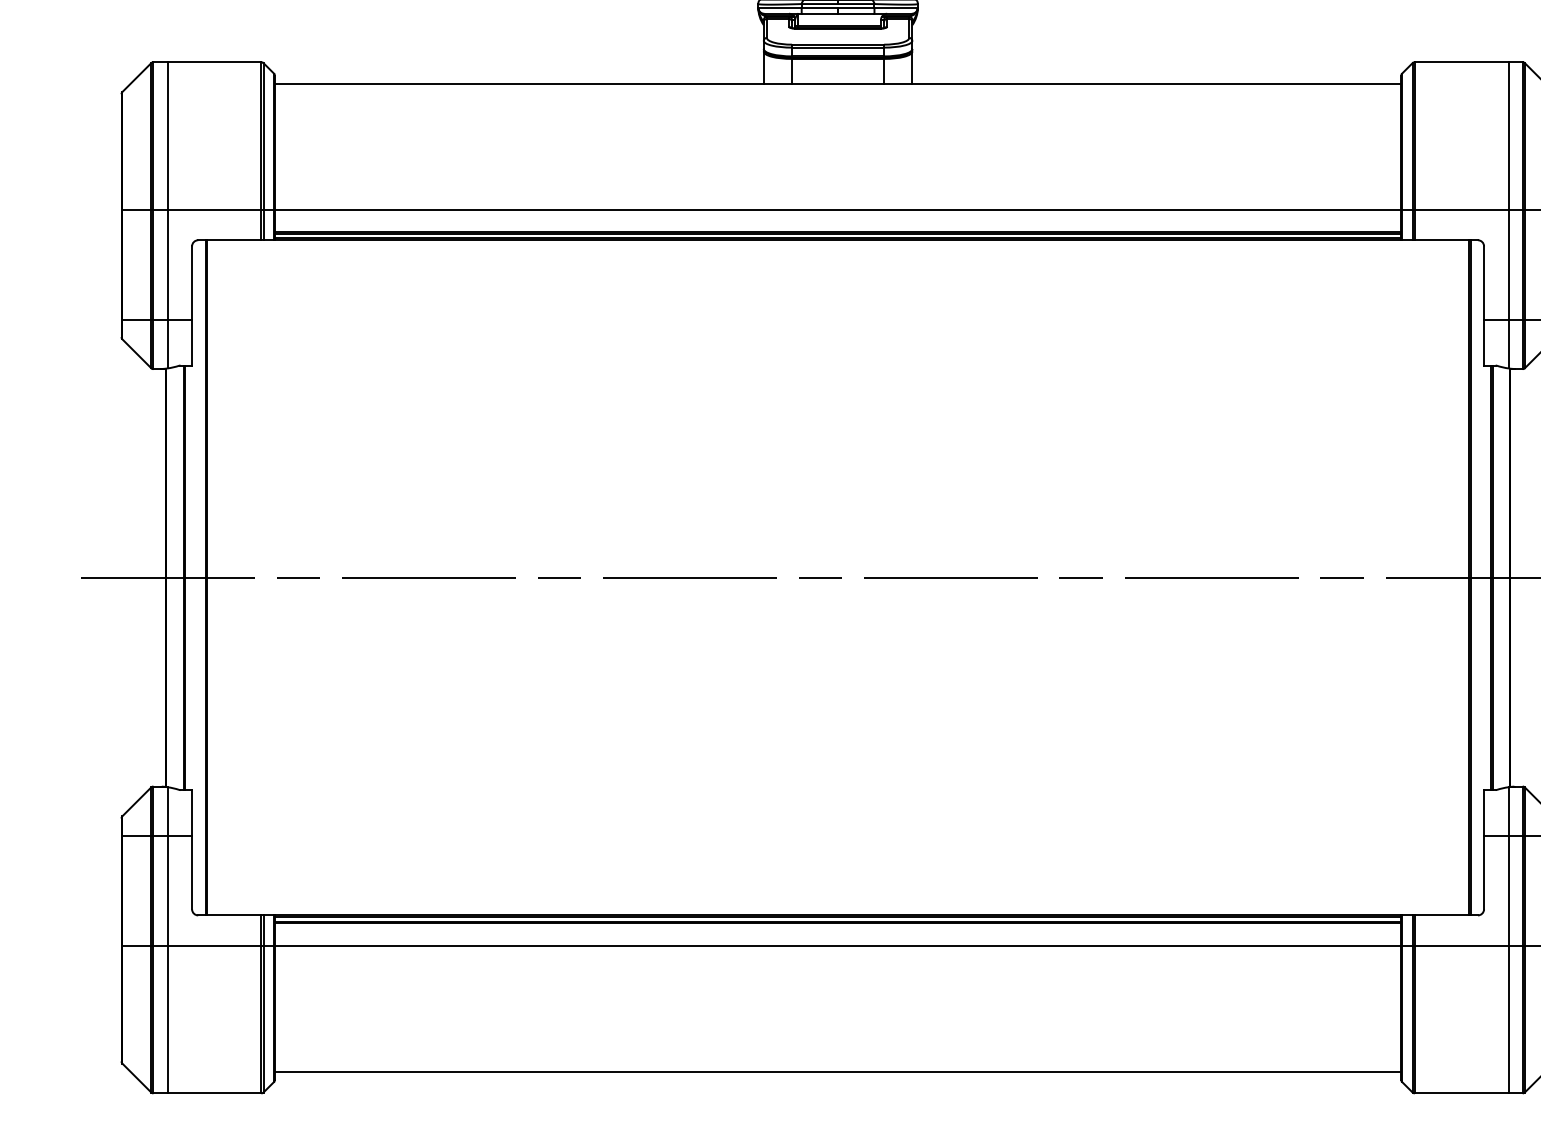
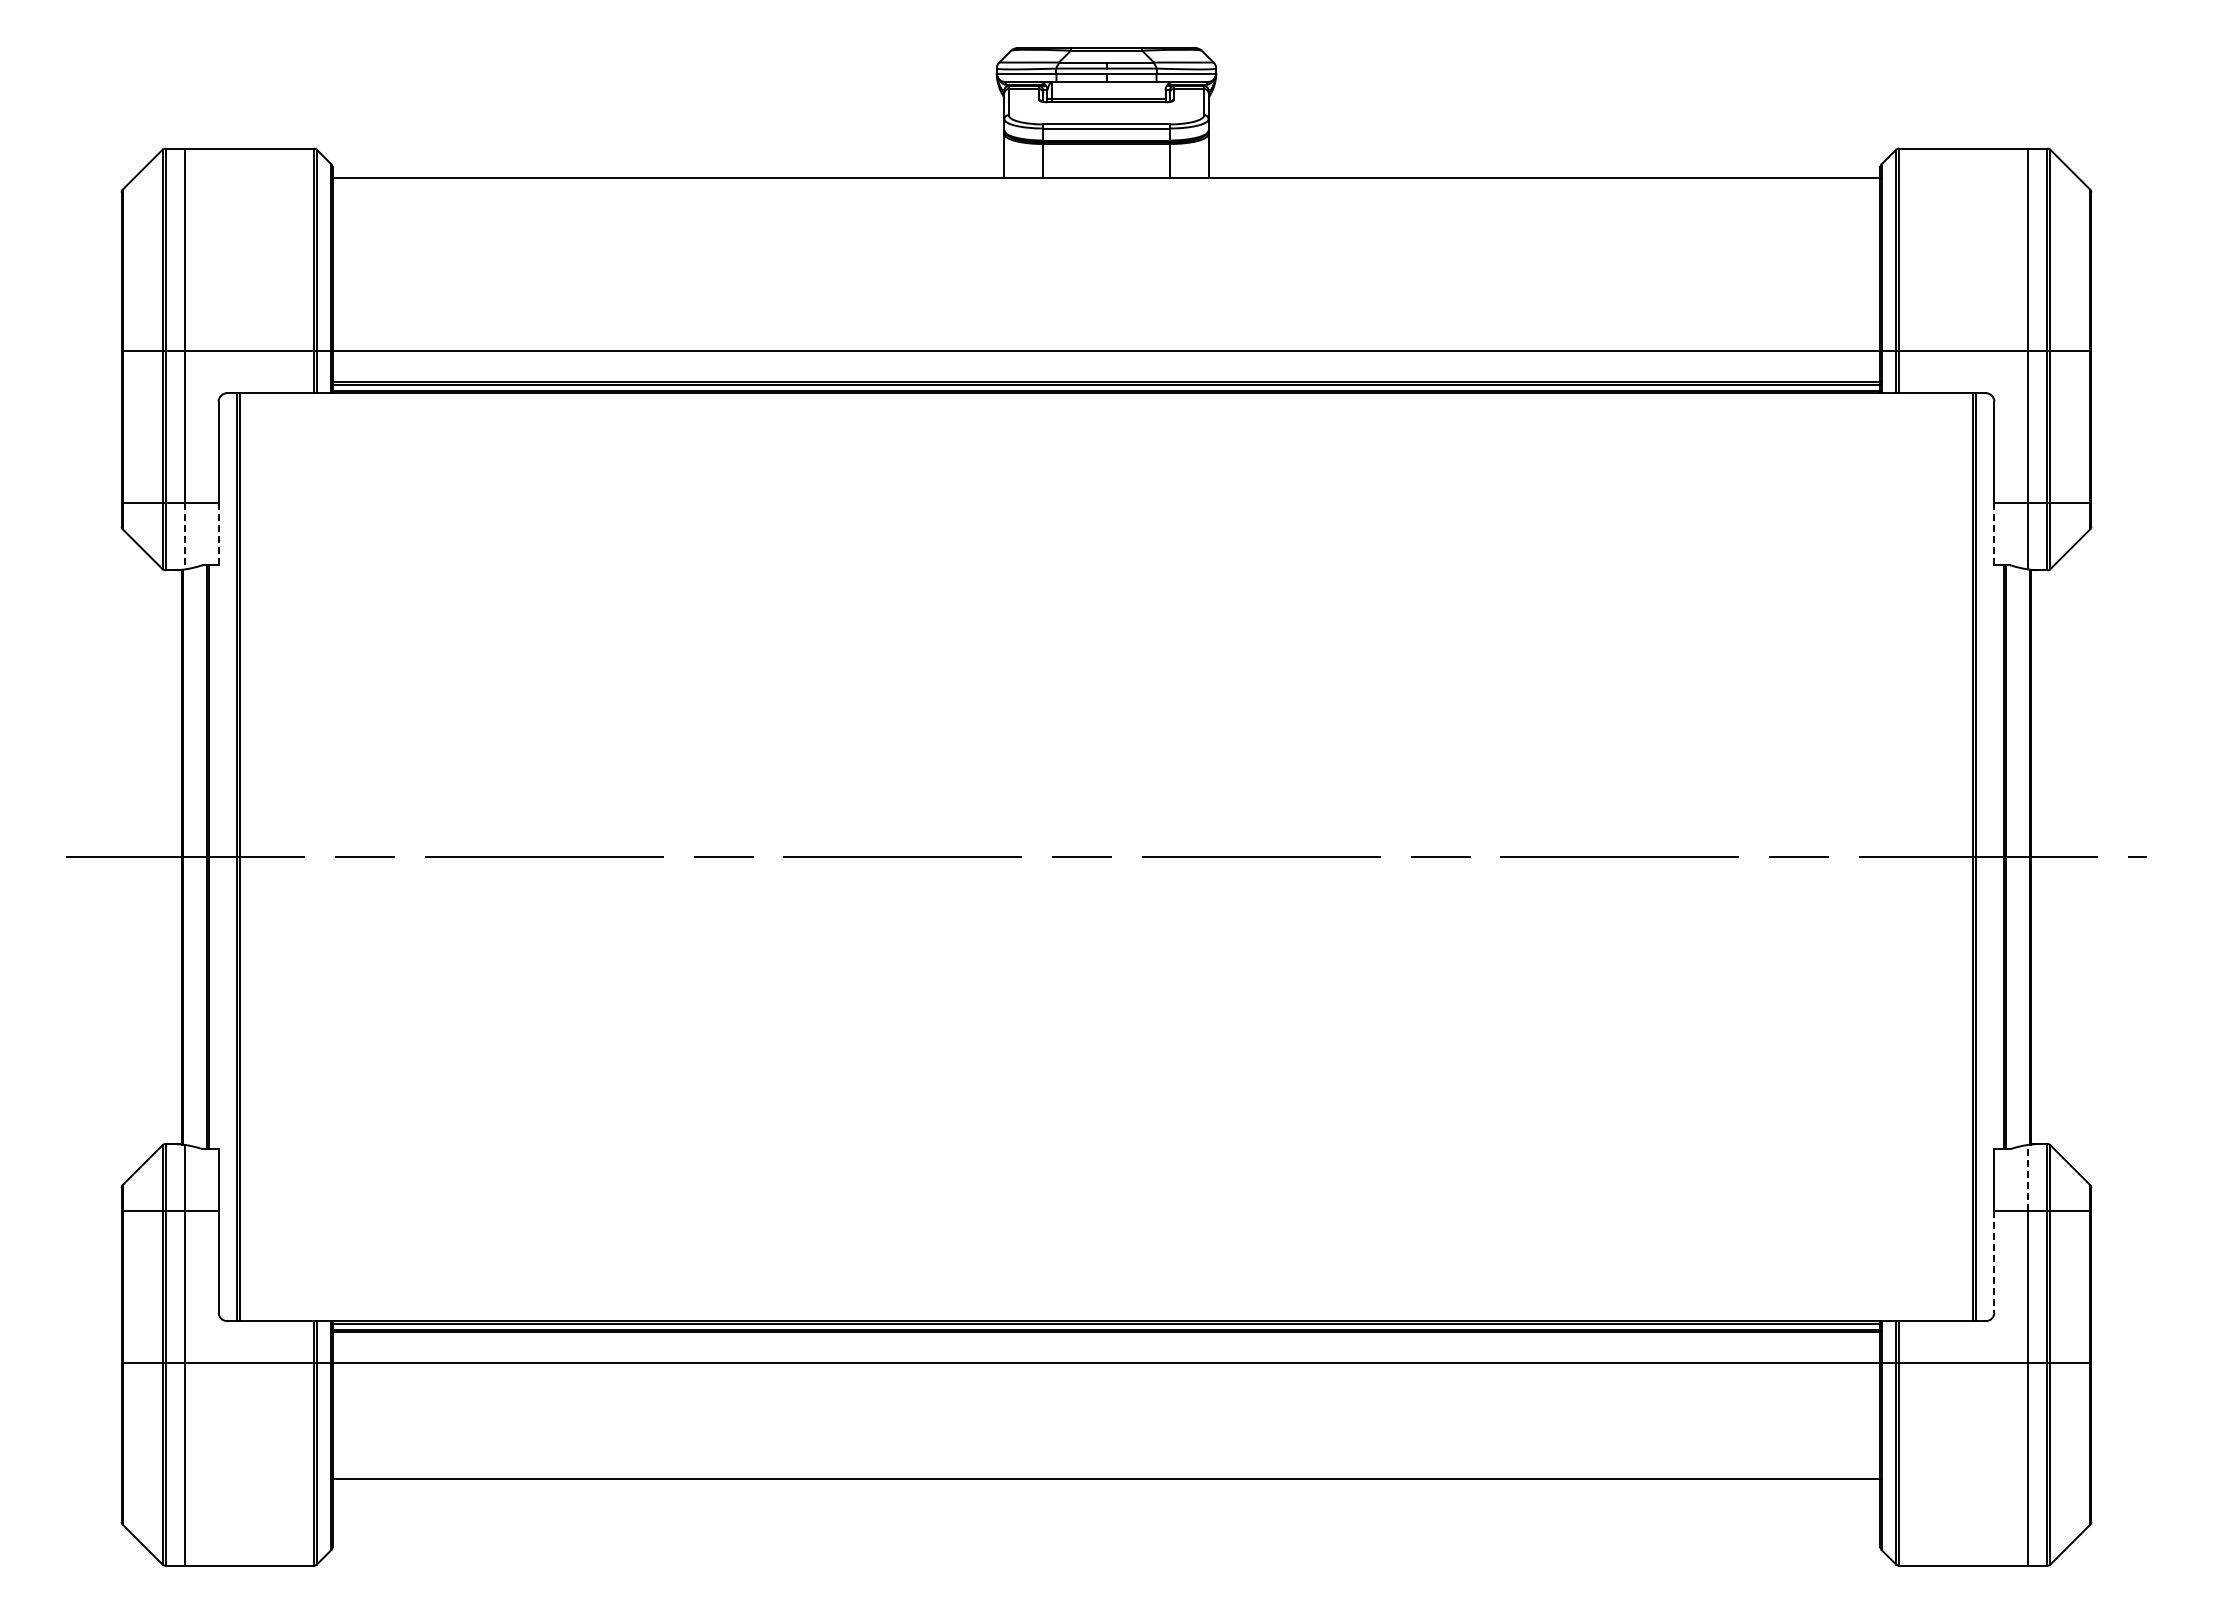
line: (1484, 342) -> (1994, 533), solid -> dashed
line: (191, 343) -> (218, 534), solid -> dashed
line: (167, 344) -> (184, 536), solid -> dashed
line: (1508, 810) -> (2028, 1177), solid -> dashed
line: (1484, 872) -> (1994, 1262), solid -> dashed
line: (838, 1072) -> (1106, 1479), moved

